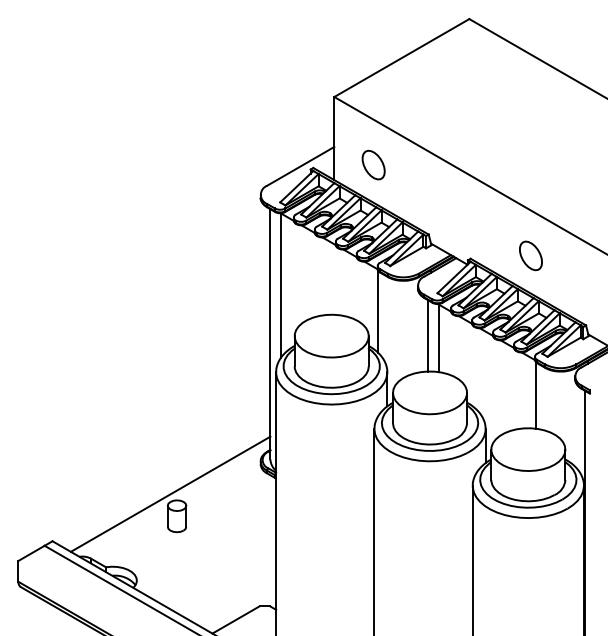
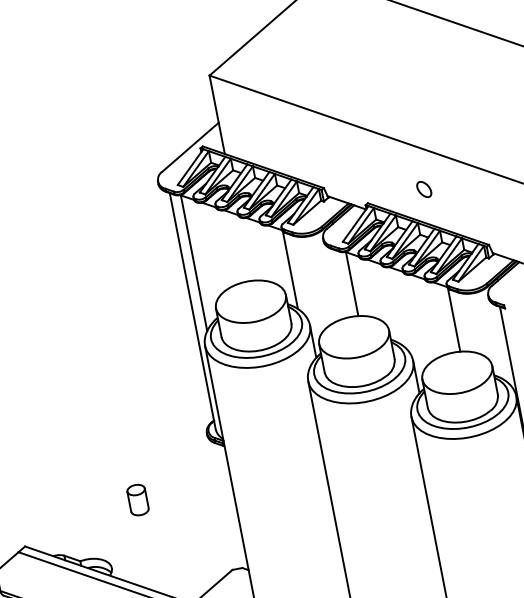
part: (373, 164) -> (258, 132), removed
part: (530, 255) -> (423, 189), size x0.6
line: (427, 335) -> (341, 283), removed
line: (170, 493) -> (127, 479), removed

